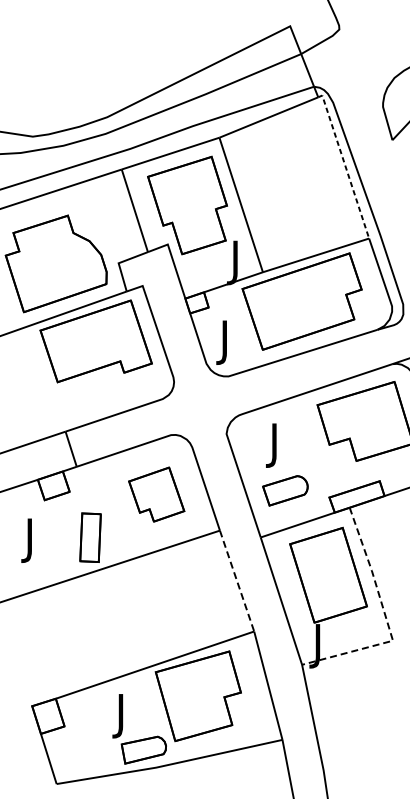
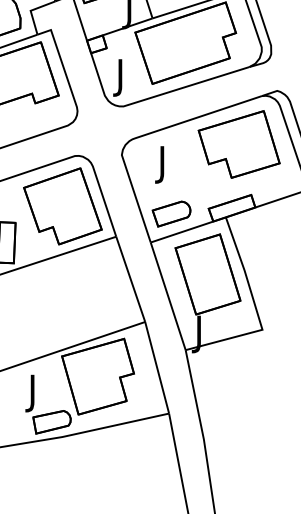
part: (285, 490) -> (171, 213), moved
part: (156, 494) -> (62, 206), size x1.67
line: (237, 581) -> (131, 279), dashed -> solid
line: (386, 618) -> (256, 310), dashed -> solid

